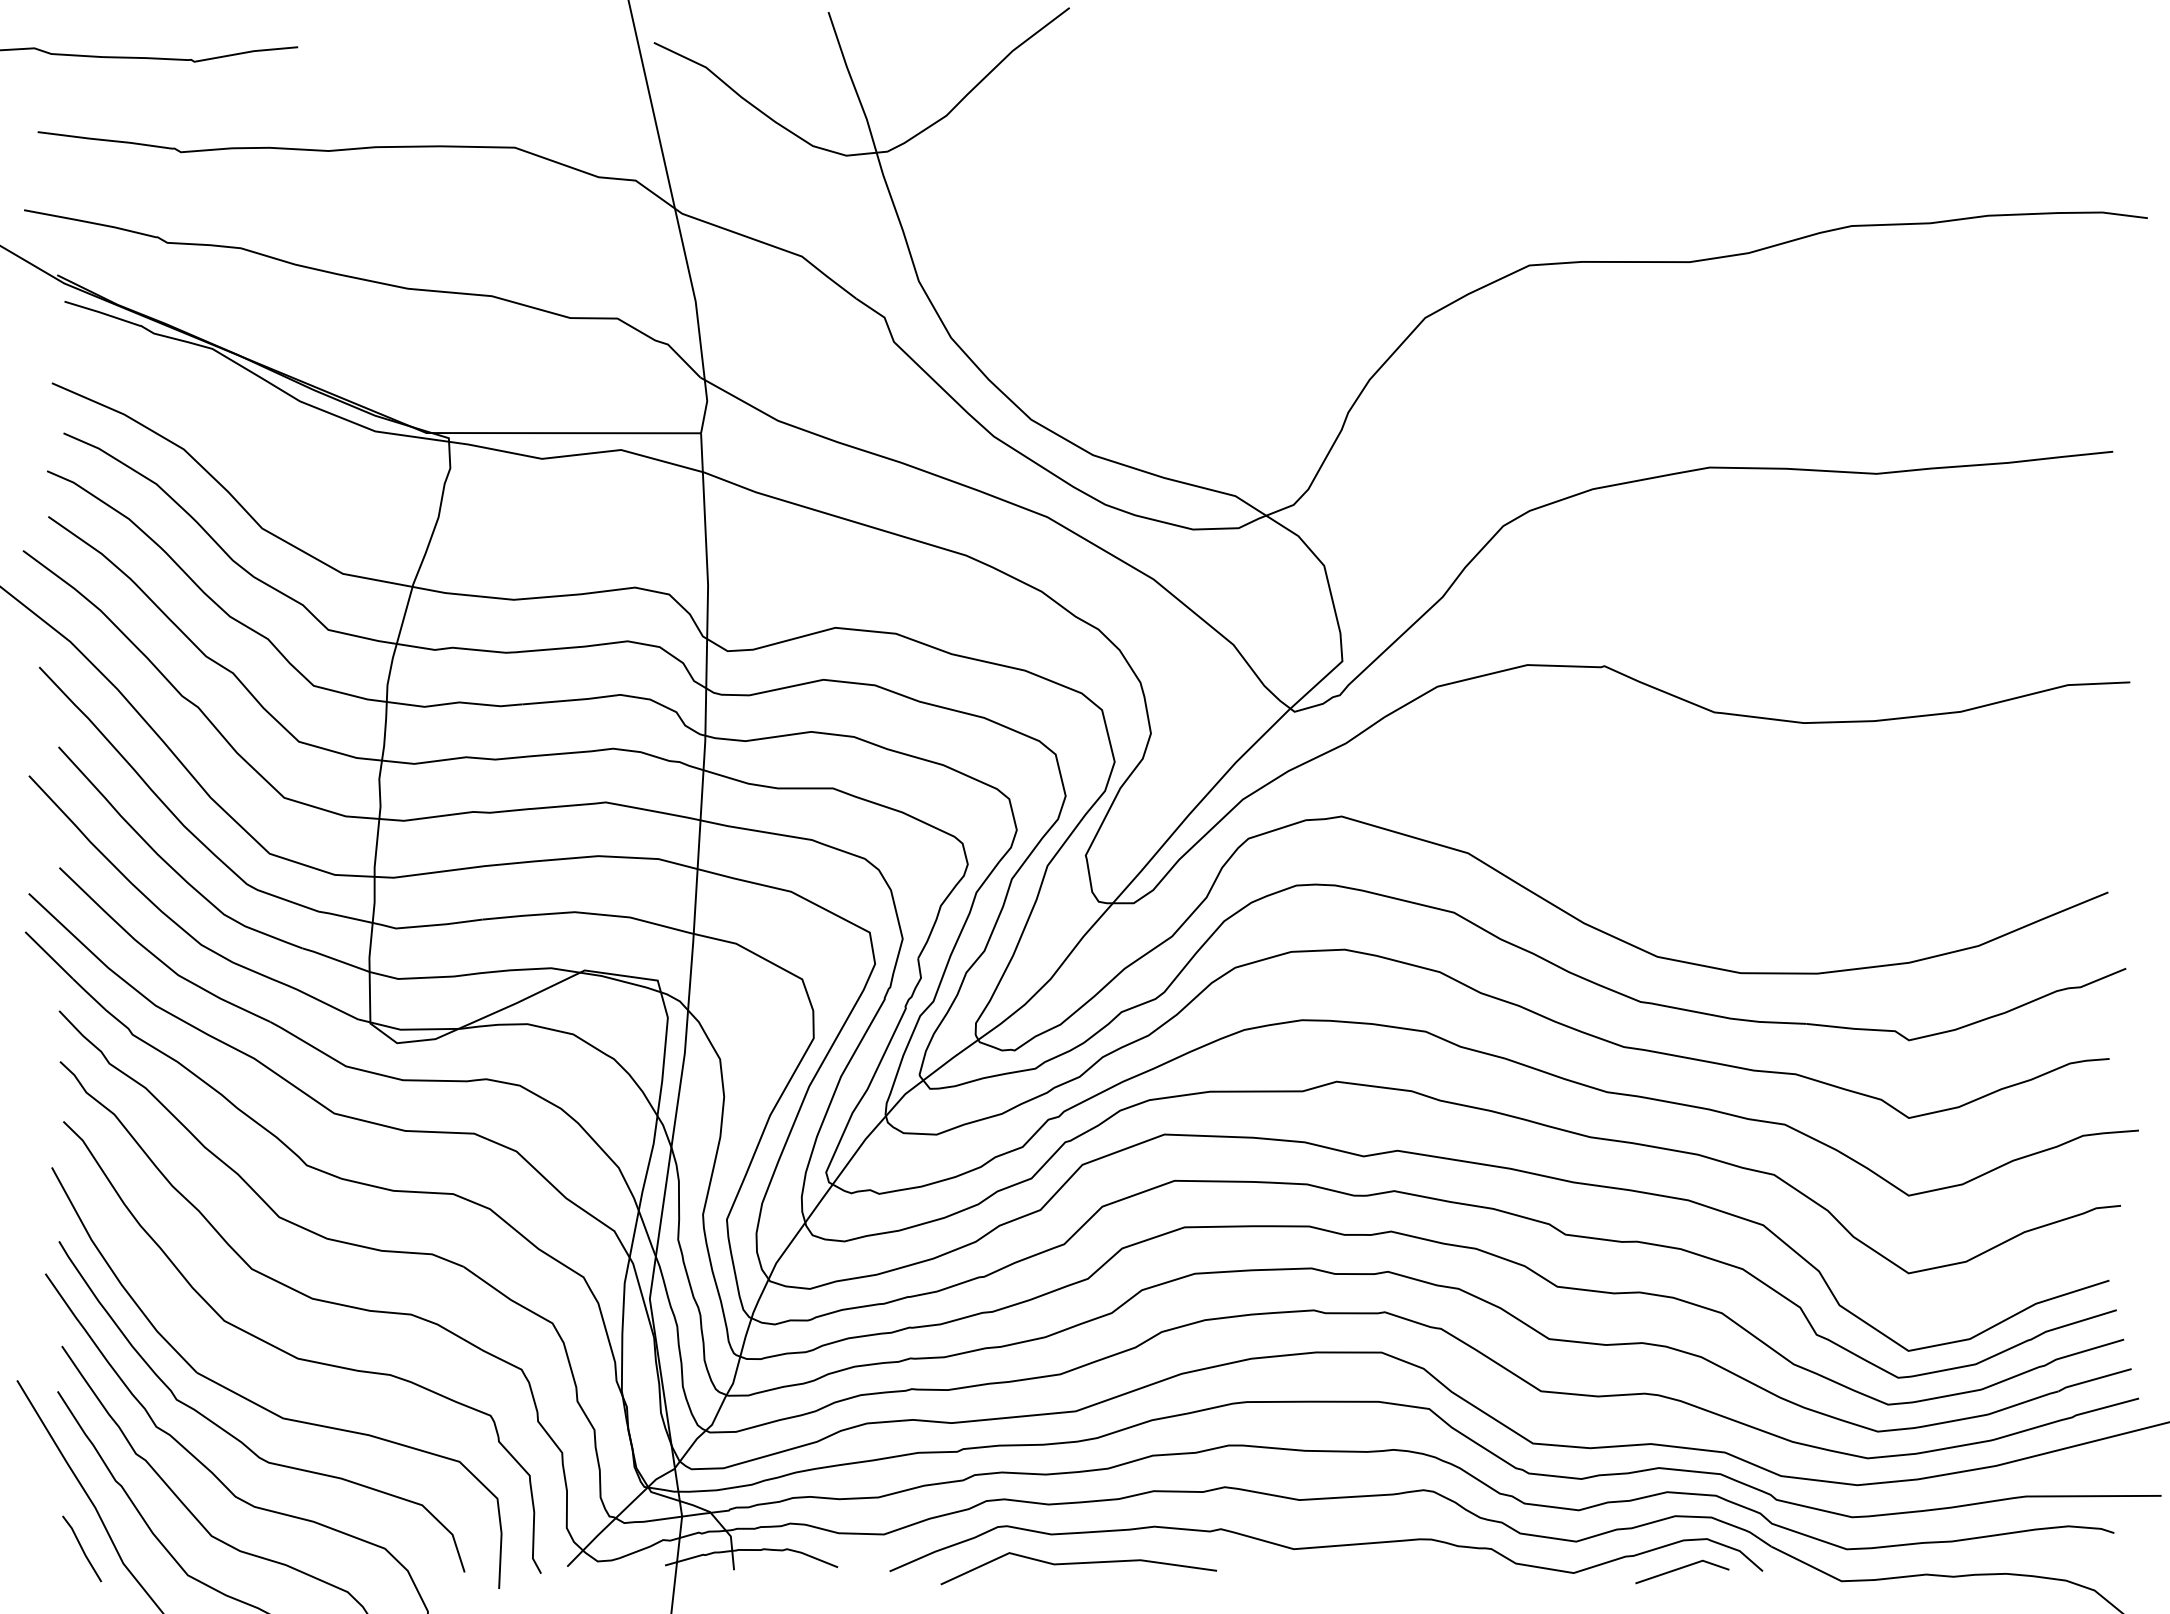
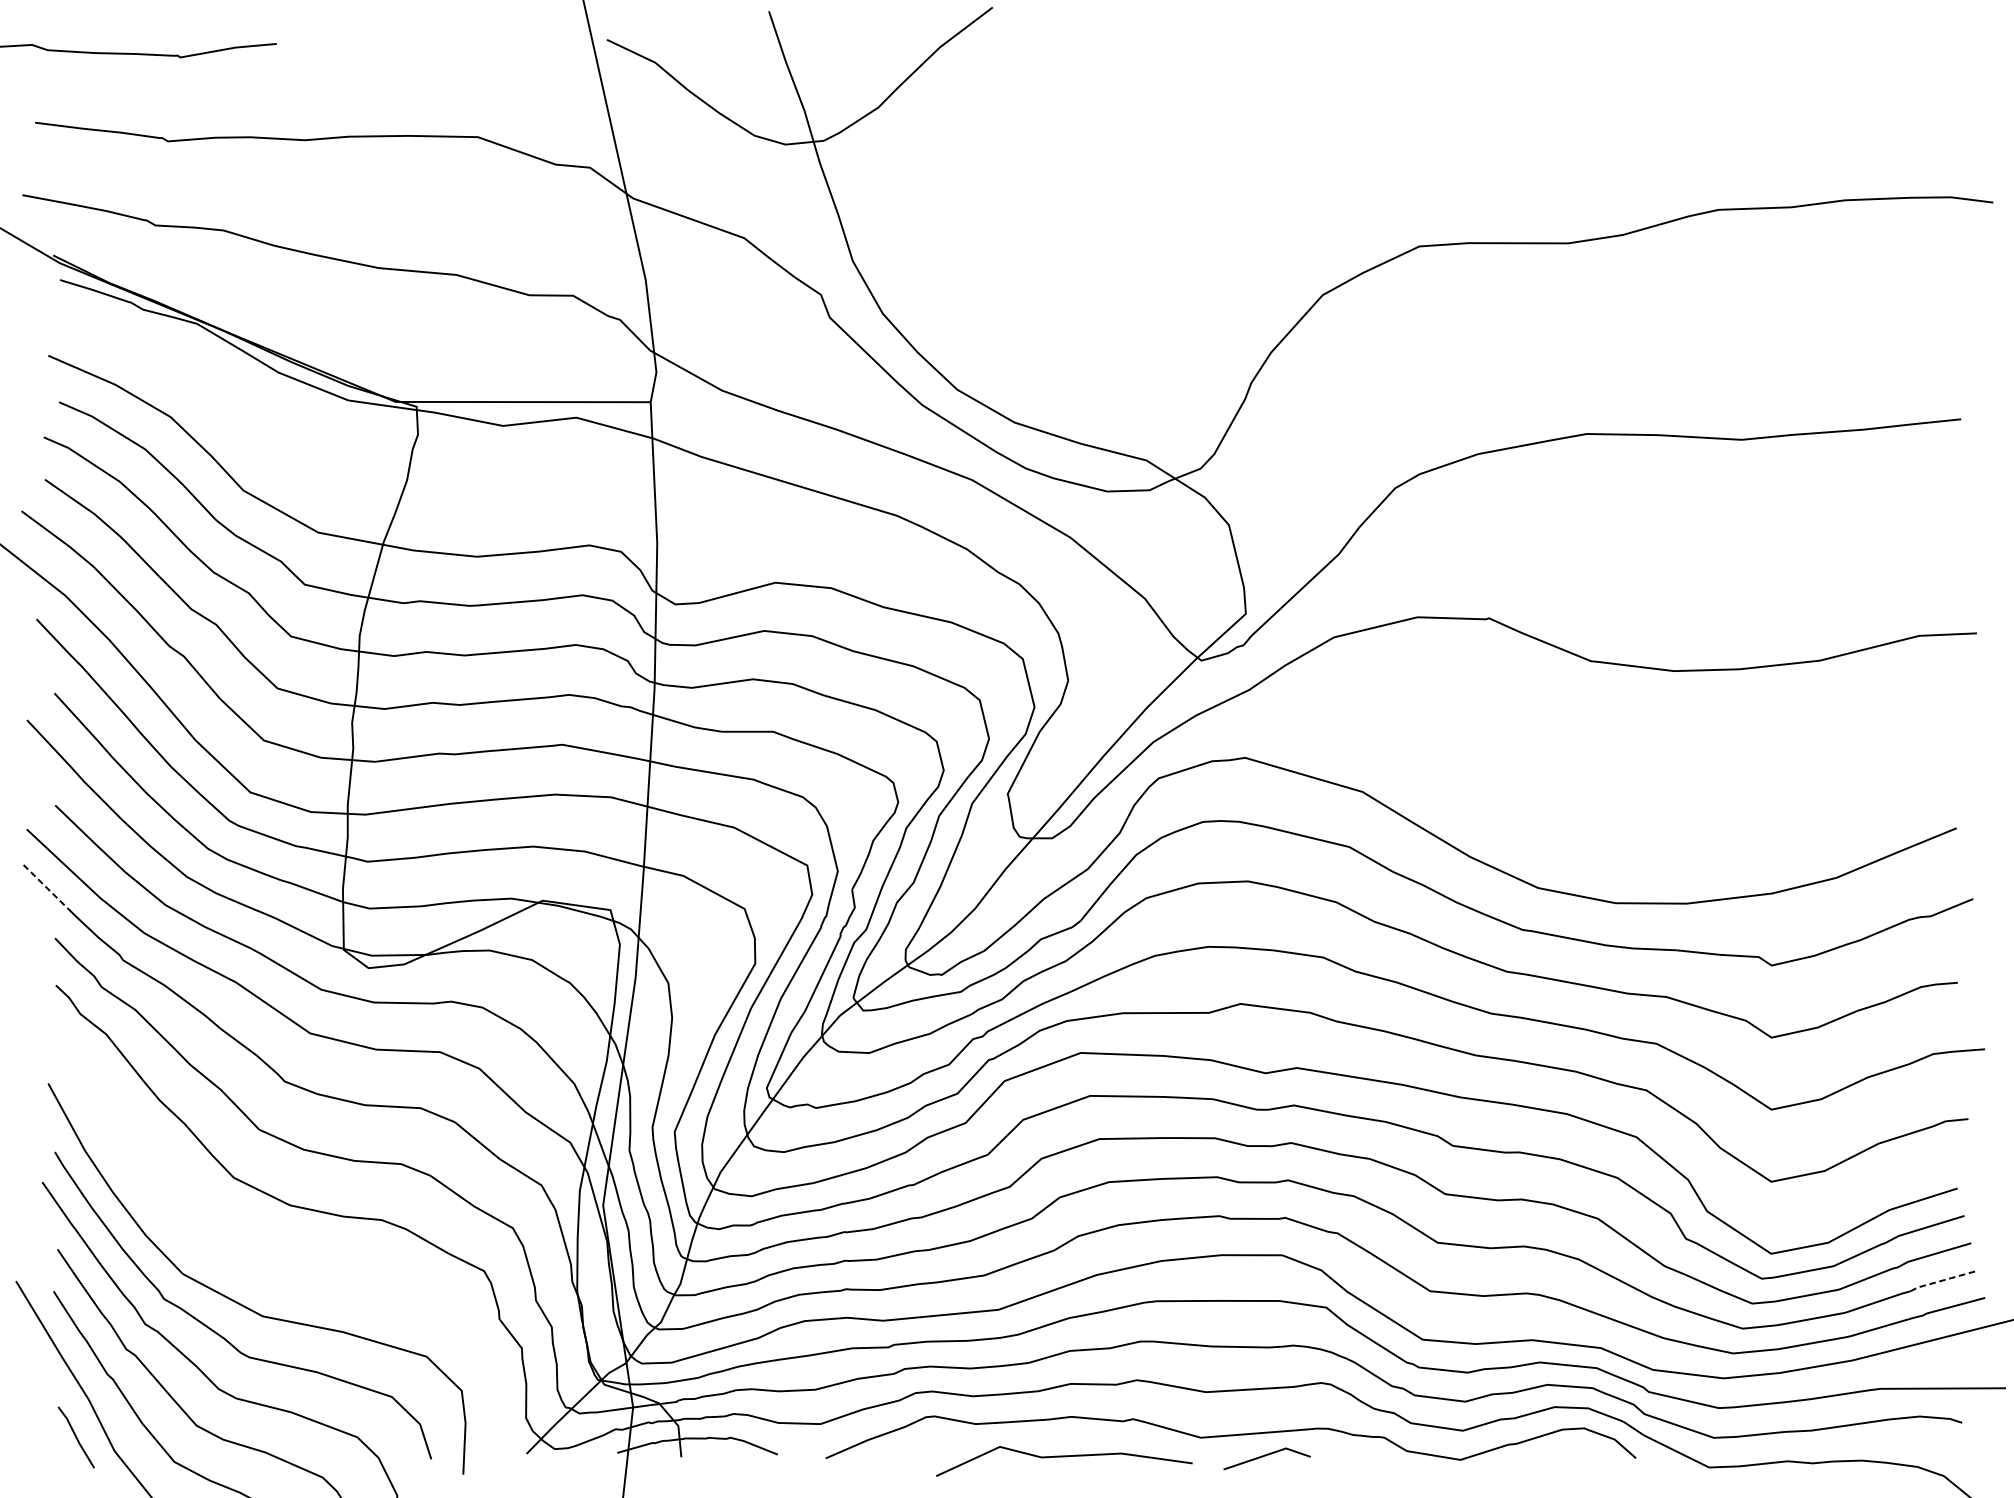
line: (49, 955) -> (46, 886), solid -> dashed
part: (298, 1357) -> (277, 1259), removed
line: (2094, 1379) -> (1943, 1280), solid -> dashed
line: (1078, 1564) -> (1064, 1457), moved
line: (1680, 1569) -> (1265, 1456), moved

